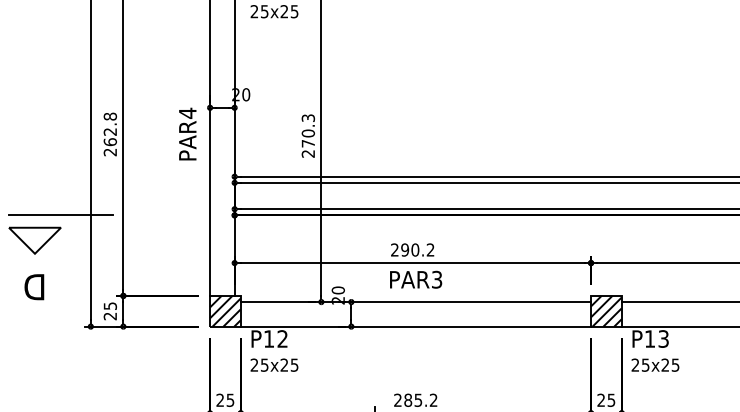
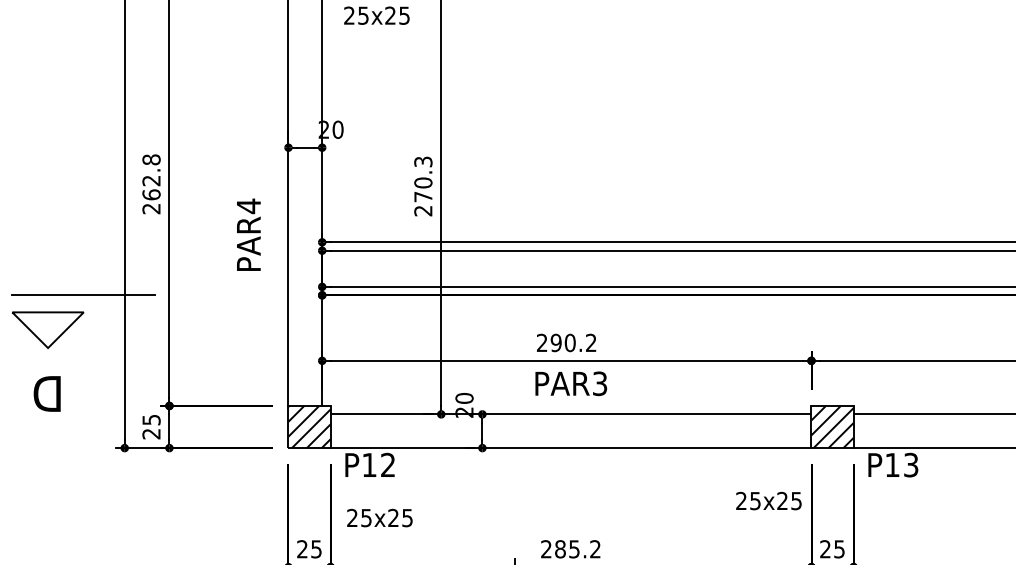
text: (187, 133) -> (248, 234), moved
text: (274, 364) -> (379, 517), moved
text: (655, 364) -> (768, 500), moved

